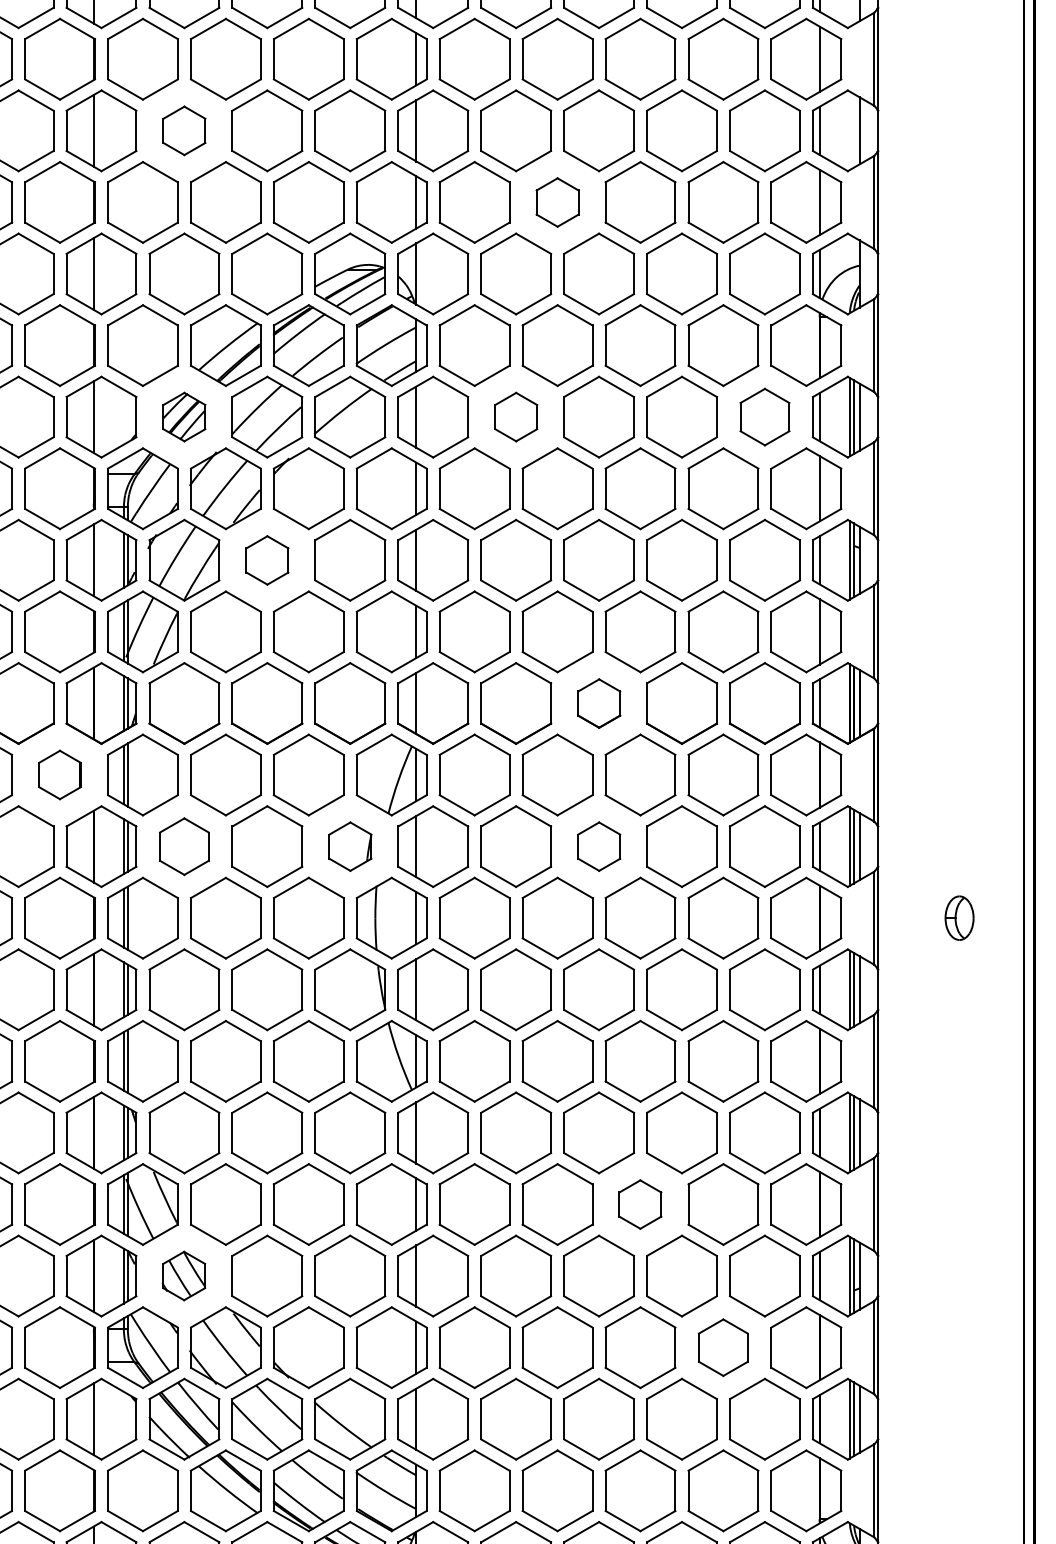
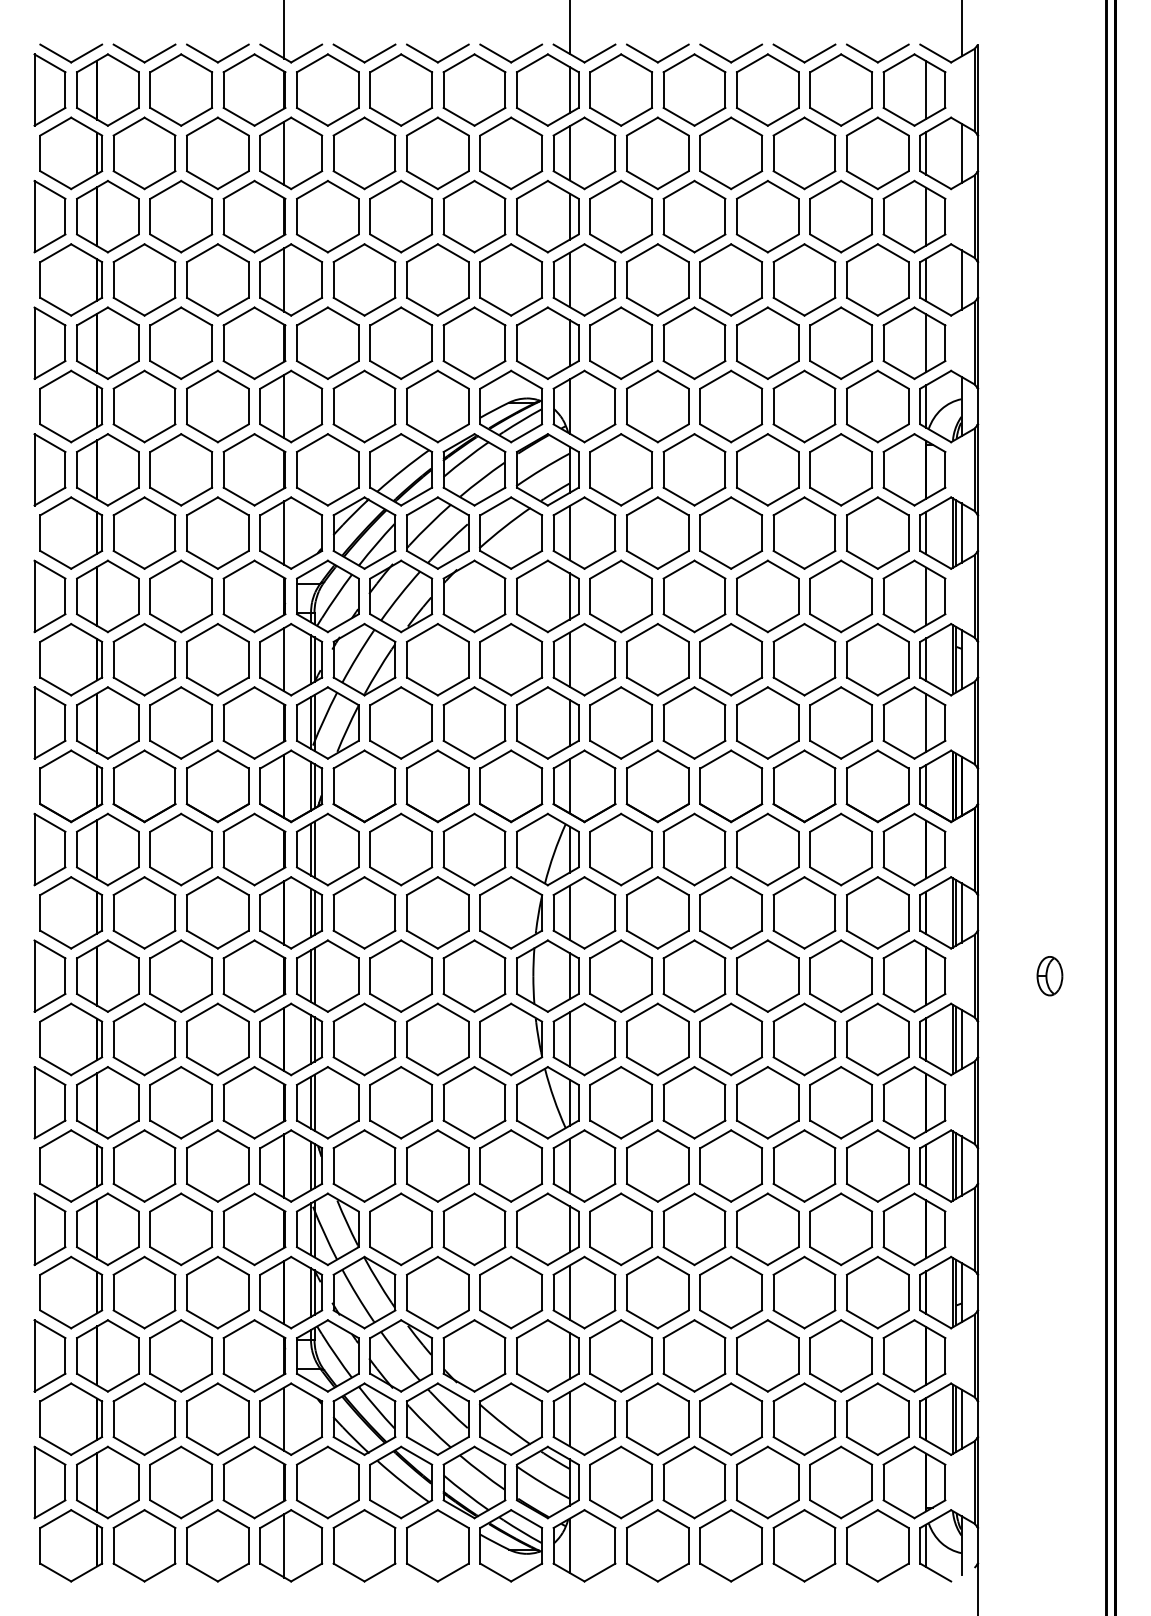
part: (184, 130) -> (364, 279), size x1.67
part: (557, 202) -> (694, 343), size x1.67
part: (184, 416) -> (364, 532), size x1.67
part: (515, 416) -> (657, 532), size x1.67
part: (764, 416) -> (877, 532), size x1.43
part: (266, 560) -> (437, 659), size x1.67
part: (599, 703) -> (731, 786), size x1.67
part: (59, 774) -> (254, 849), size x1.67
part: (184, 846) -> (364, 912), size x1.43
part: (350, 846) -> (511, 912), size x1.67
part: (599, 846) -> (731, 912), size x1.67
part: (640, 1204) -> (767, 1229), size x1.67
part: (183, 1275) -> (363, 1292), size x1.67
part: (722, 1347) -> (840, 1355), size x1.43

